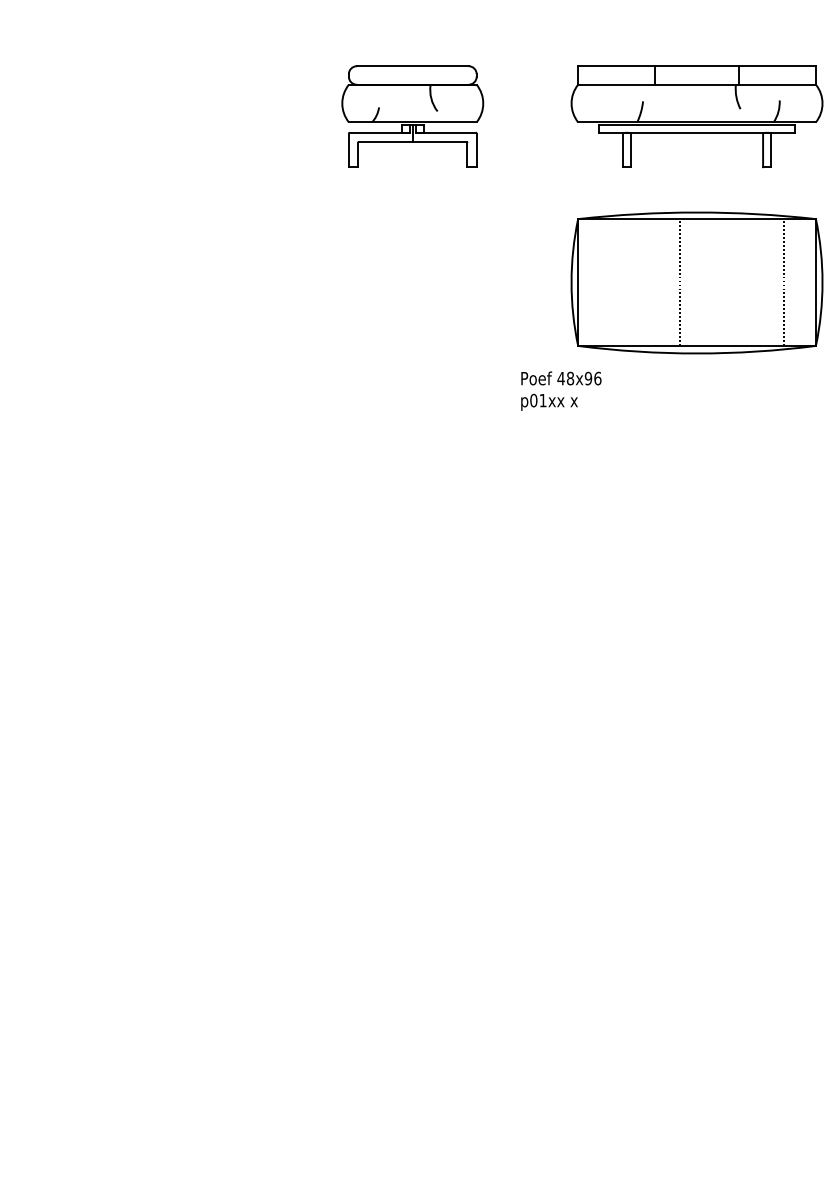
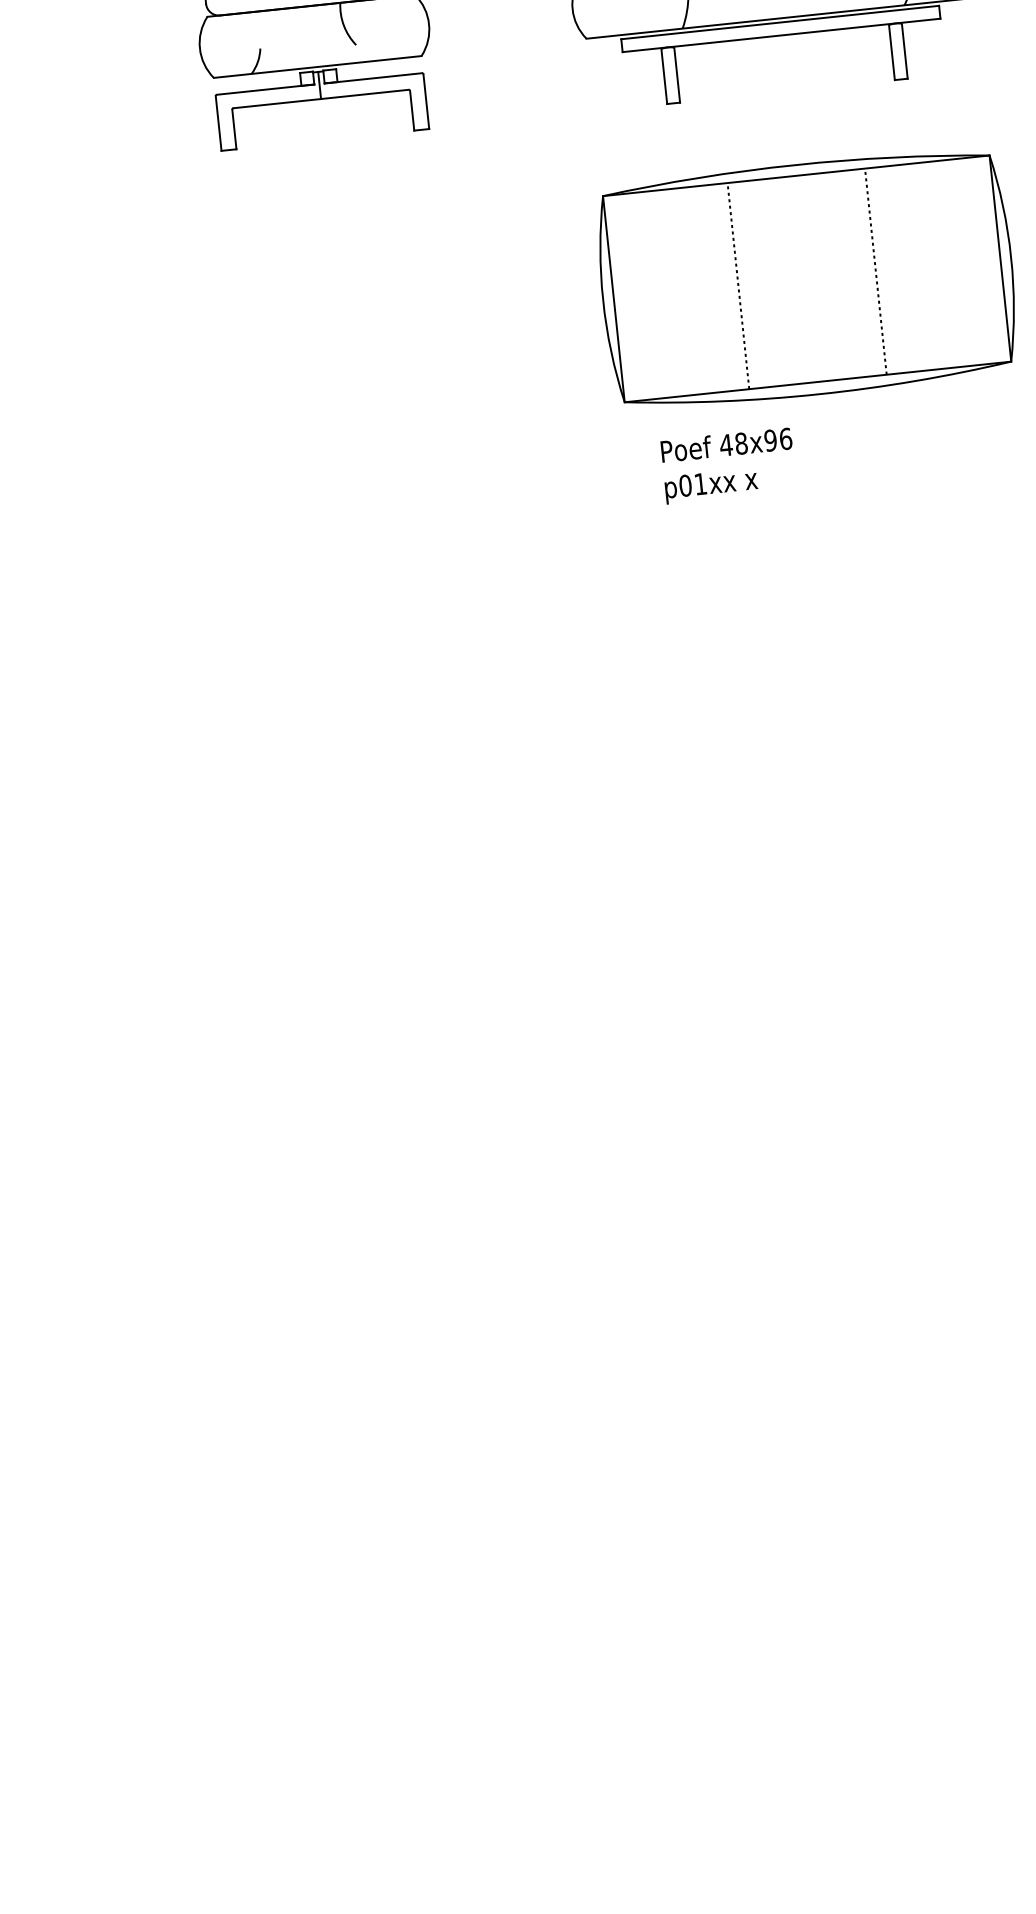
line: (679, 282) -> (737, 286), moved
line: (784, 282) -> (876, 271), moved
text: (561, 390) -> (728, 464), moved

